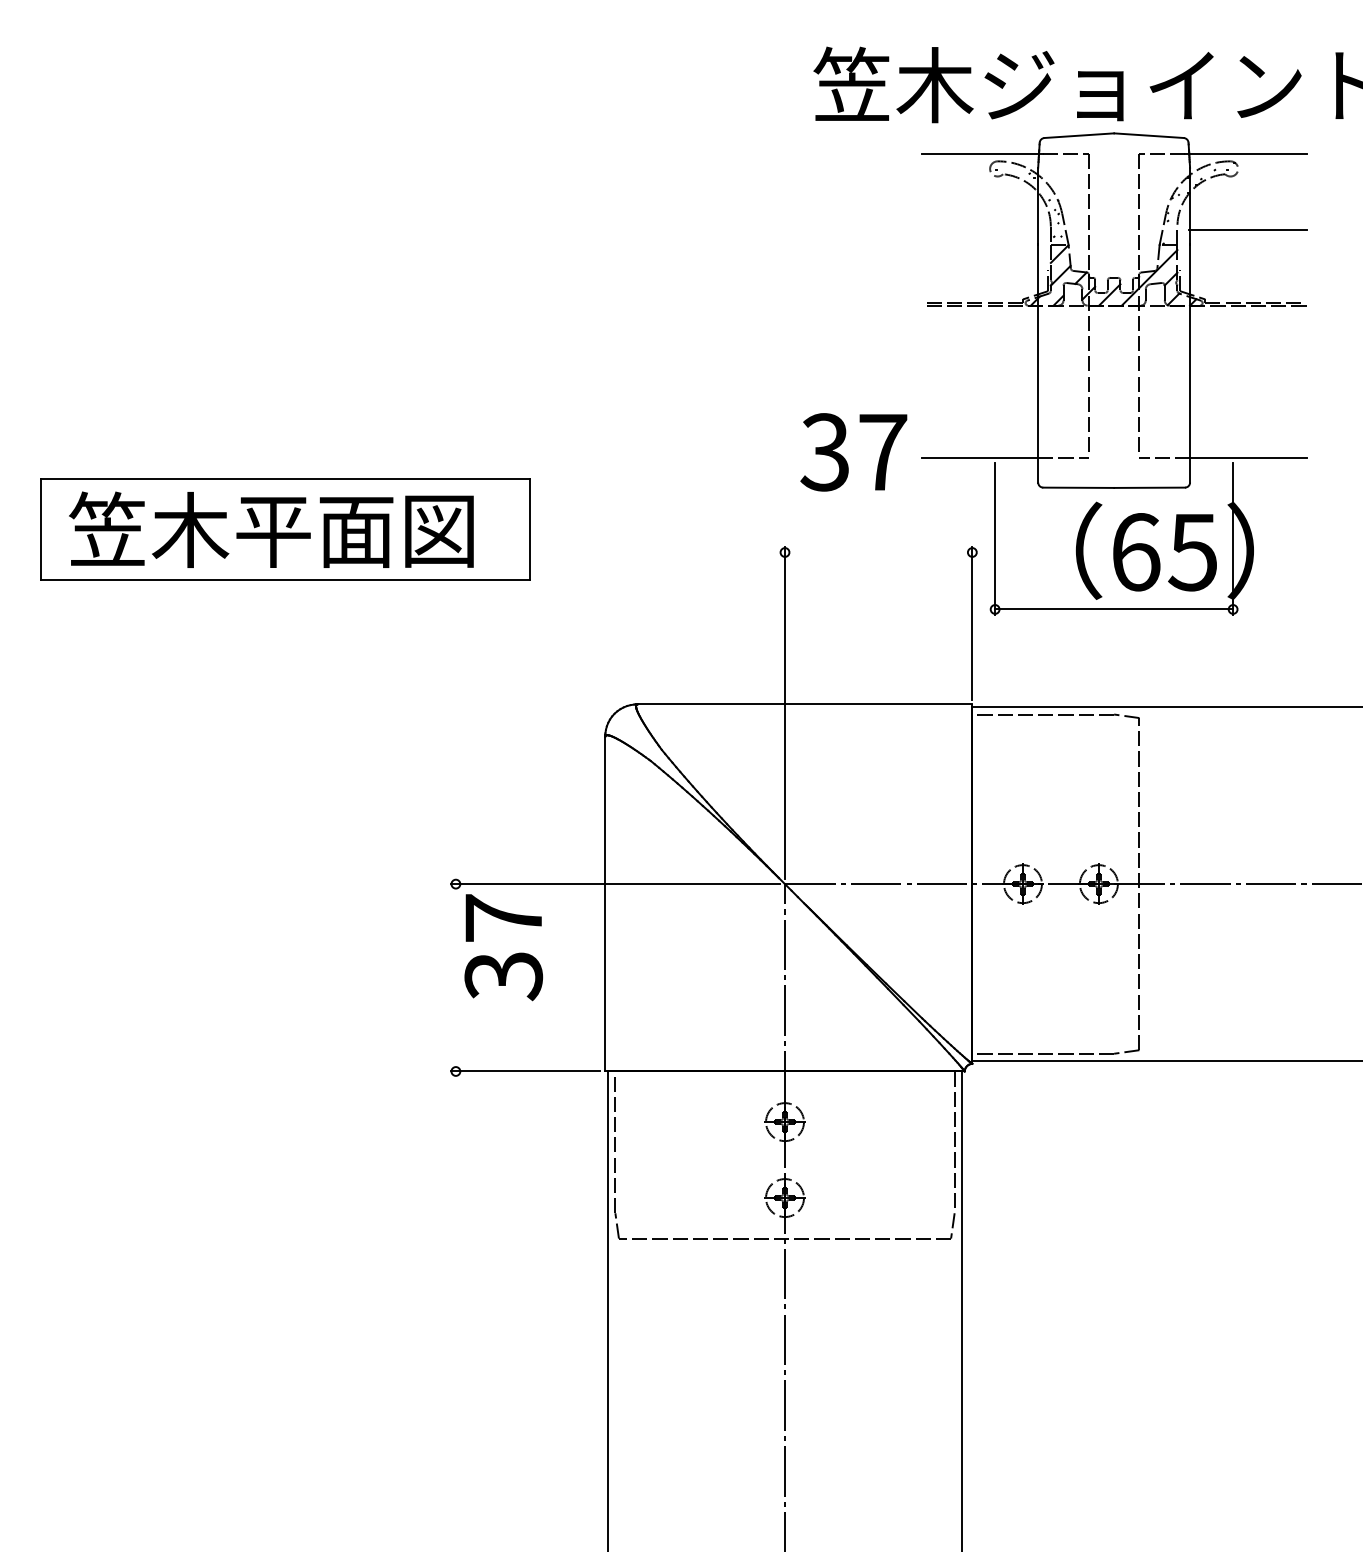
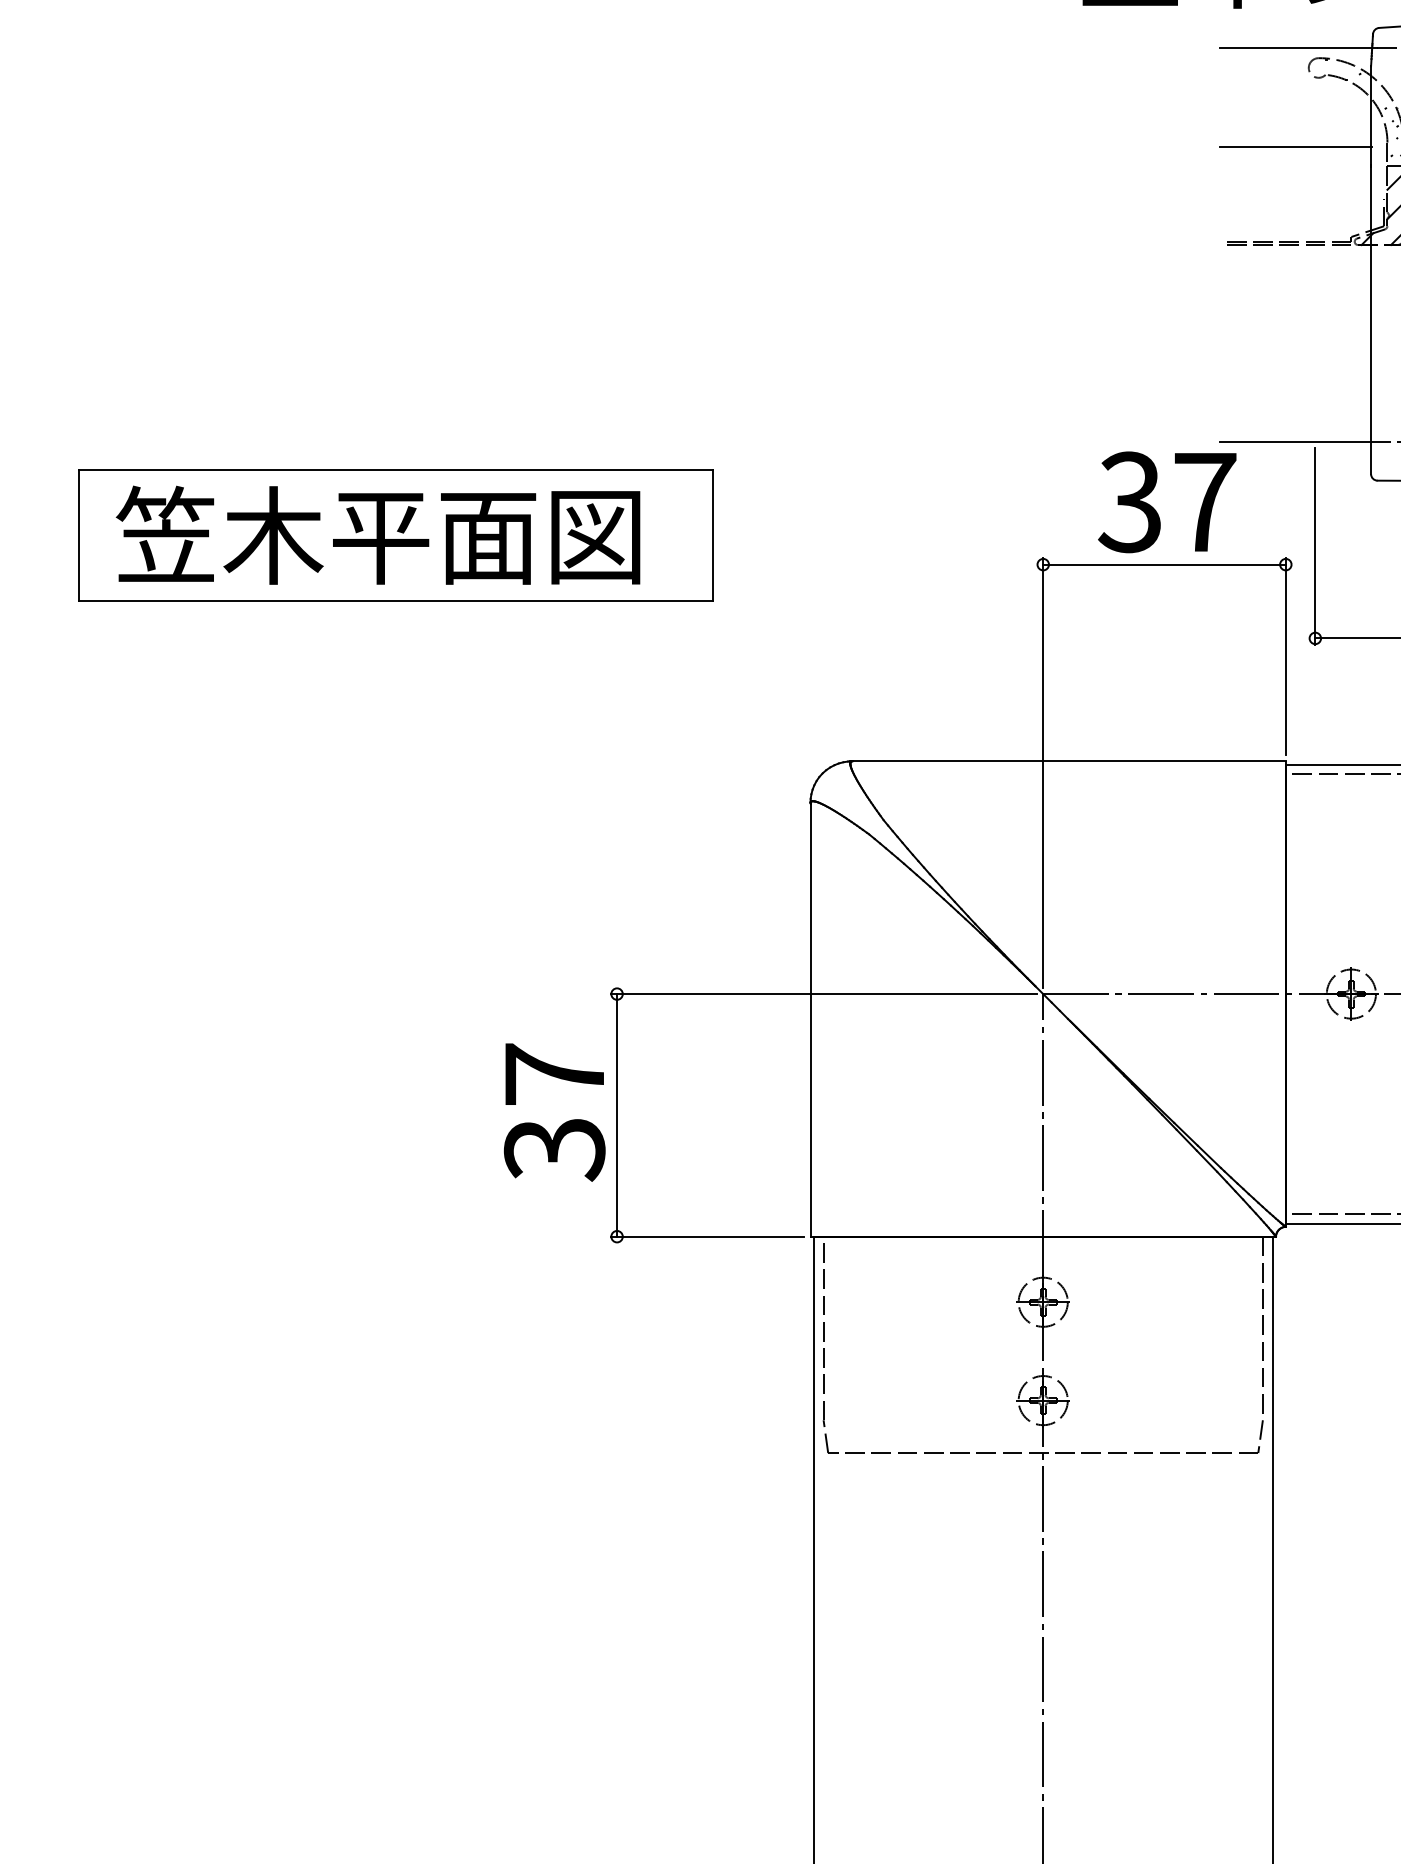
line: (979, 229) -> (1295, 146), added
text: (853, 452) -> (1166, 502), moved
line: (878, 552) -> (1164, 564), added
text: (503, 947) -> (554, 1112), moved
line: (455, 977) -> (616, 1114), added

